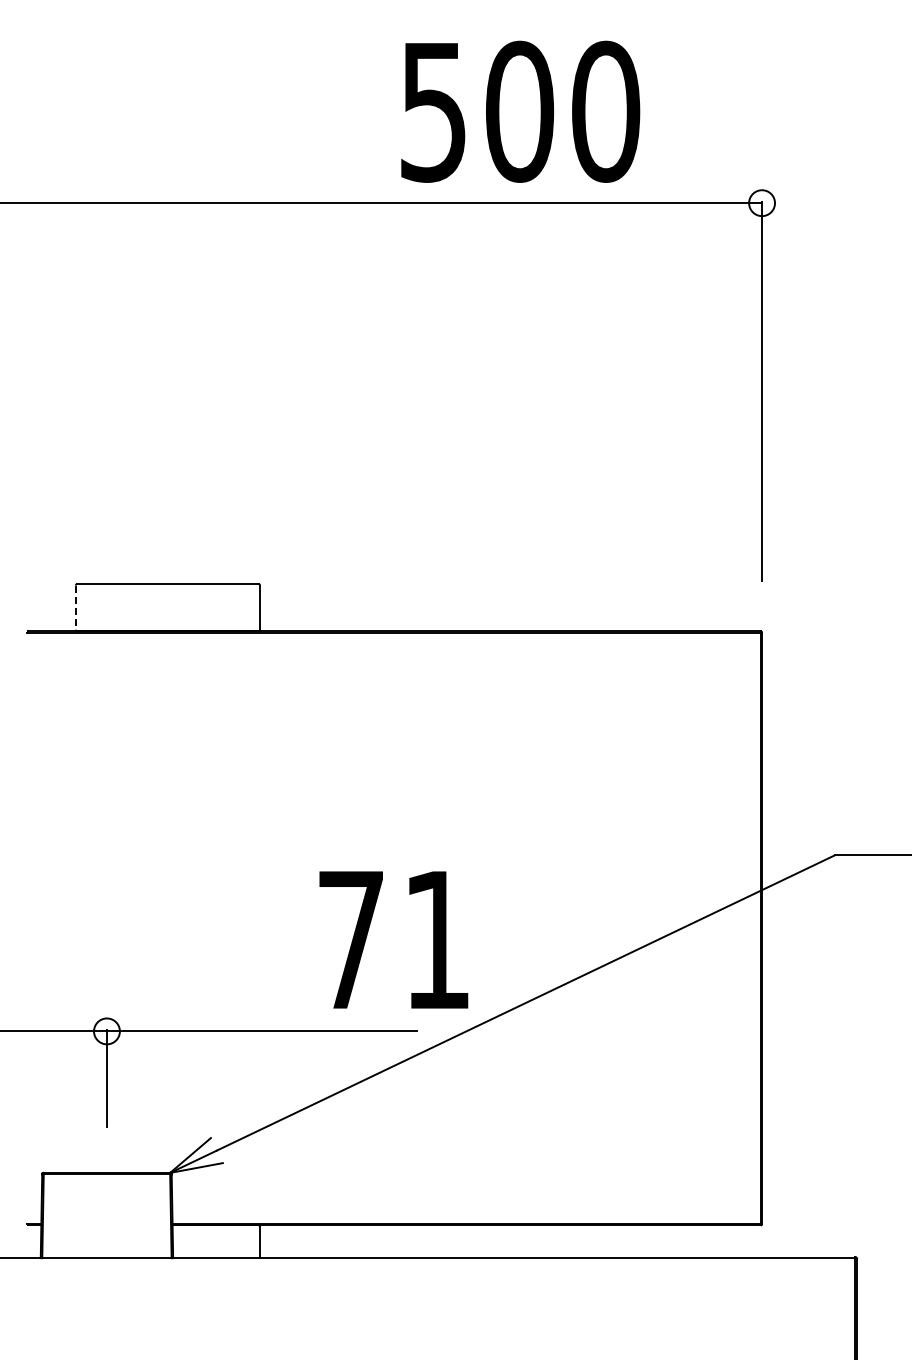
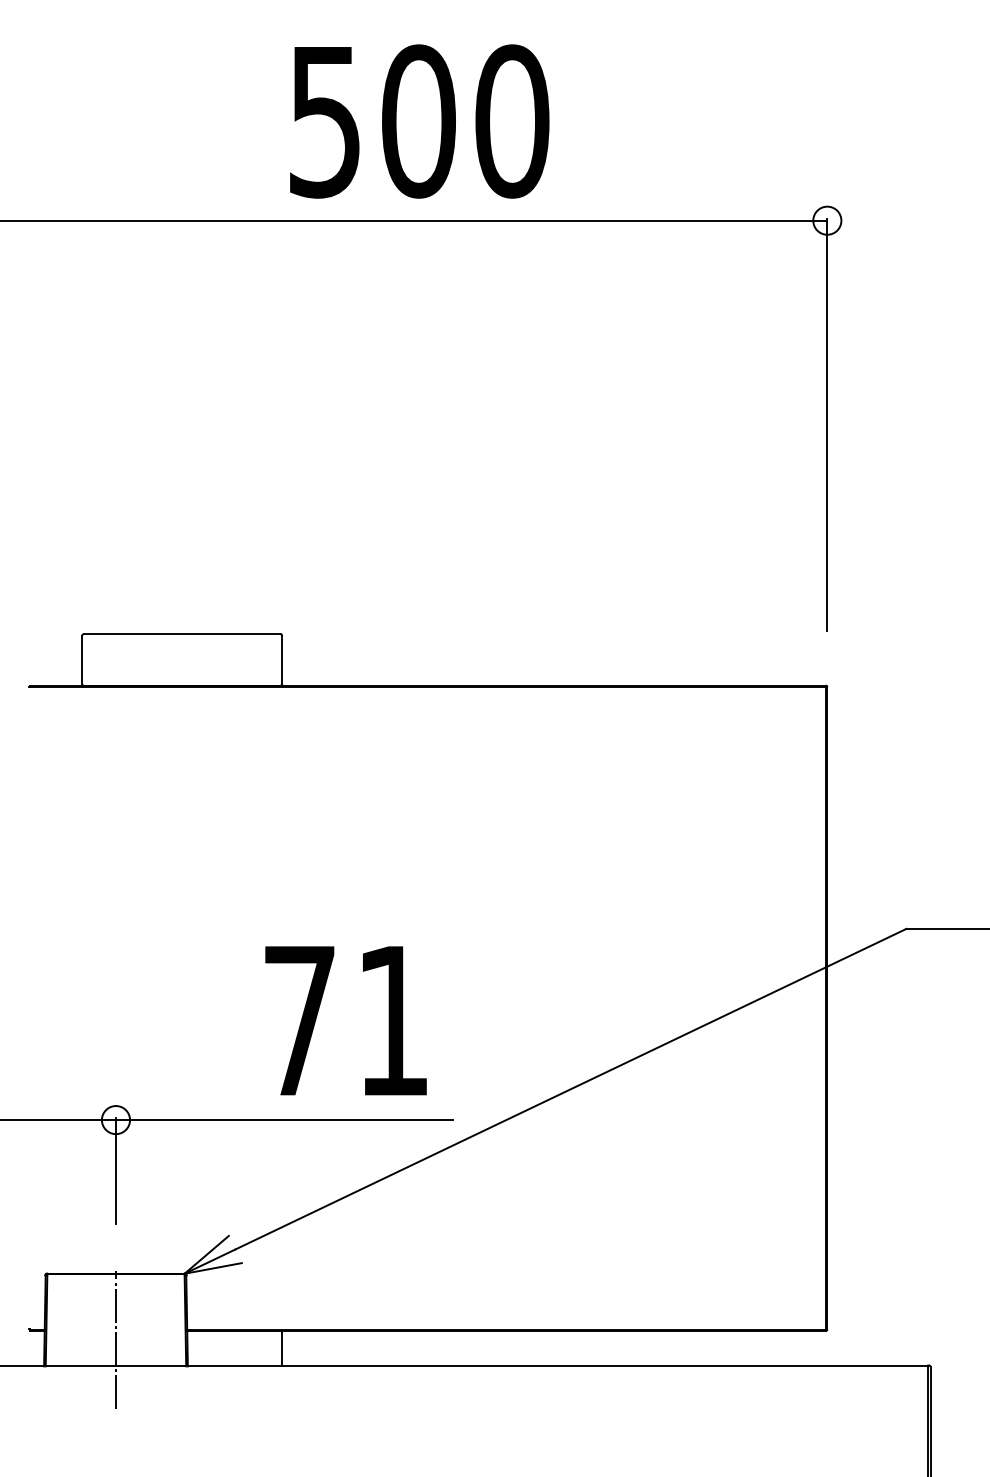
text: (520, 111) -> (419, 121), moved
line: (75, 608) -> (81, 660), dashed -> solid
text: (393, 939) -> (345, 1020), moved
line: (106, 1233) -> (115, 1339), added

